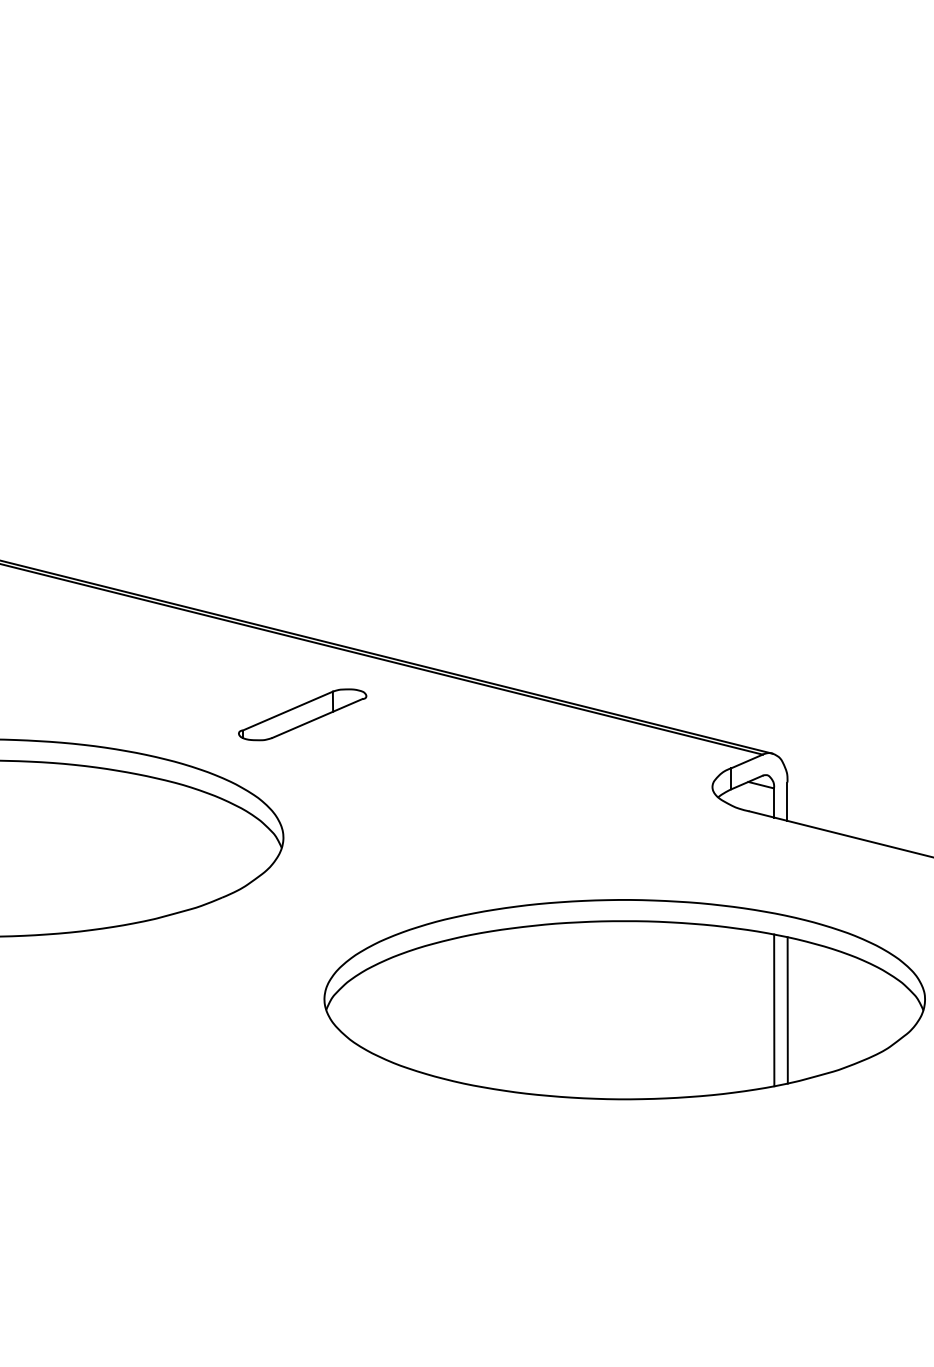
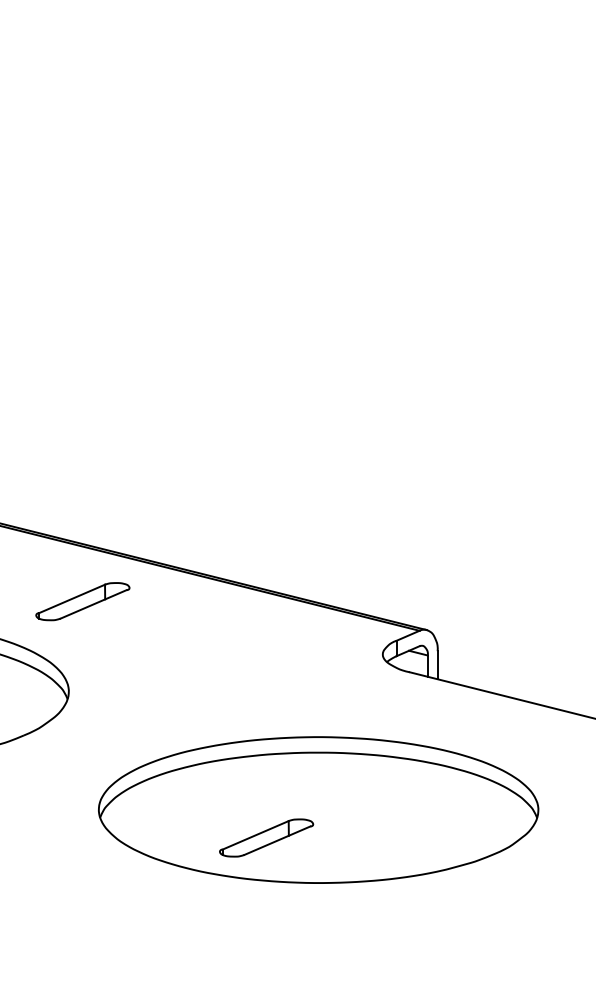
line: (774, 1010) -> (428, 818), removed
line: (787, 1010) -> (437, 818), removed
part: (553, 1037) -> (266, 837), added

